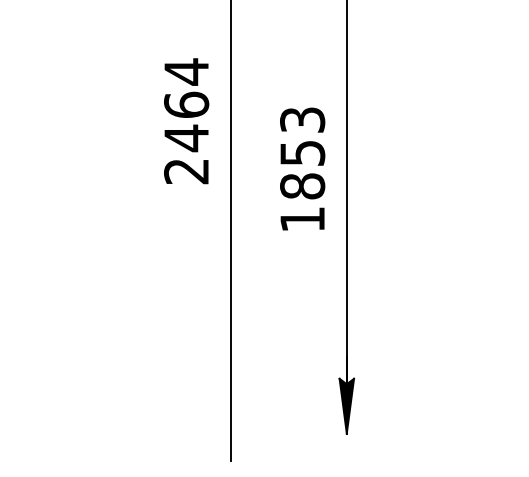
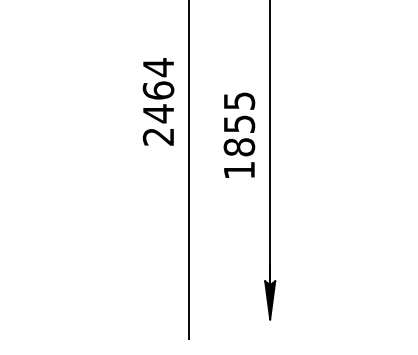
text: (301, 119) -> (238, 100), 1853 -> 1855

